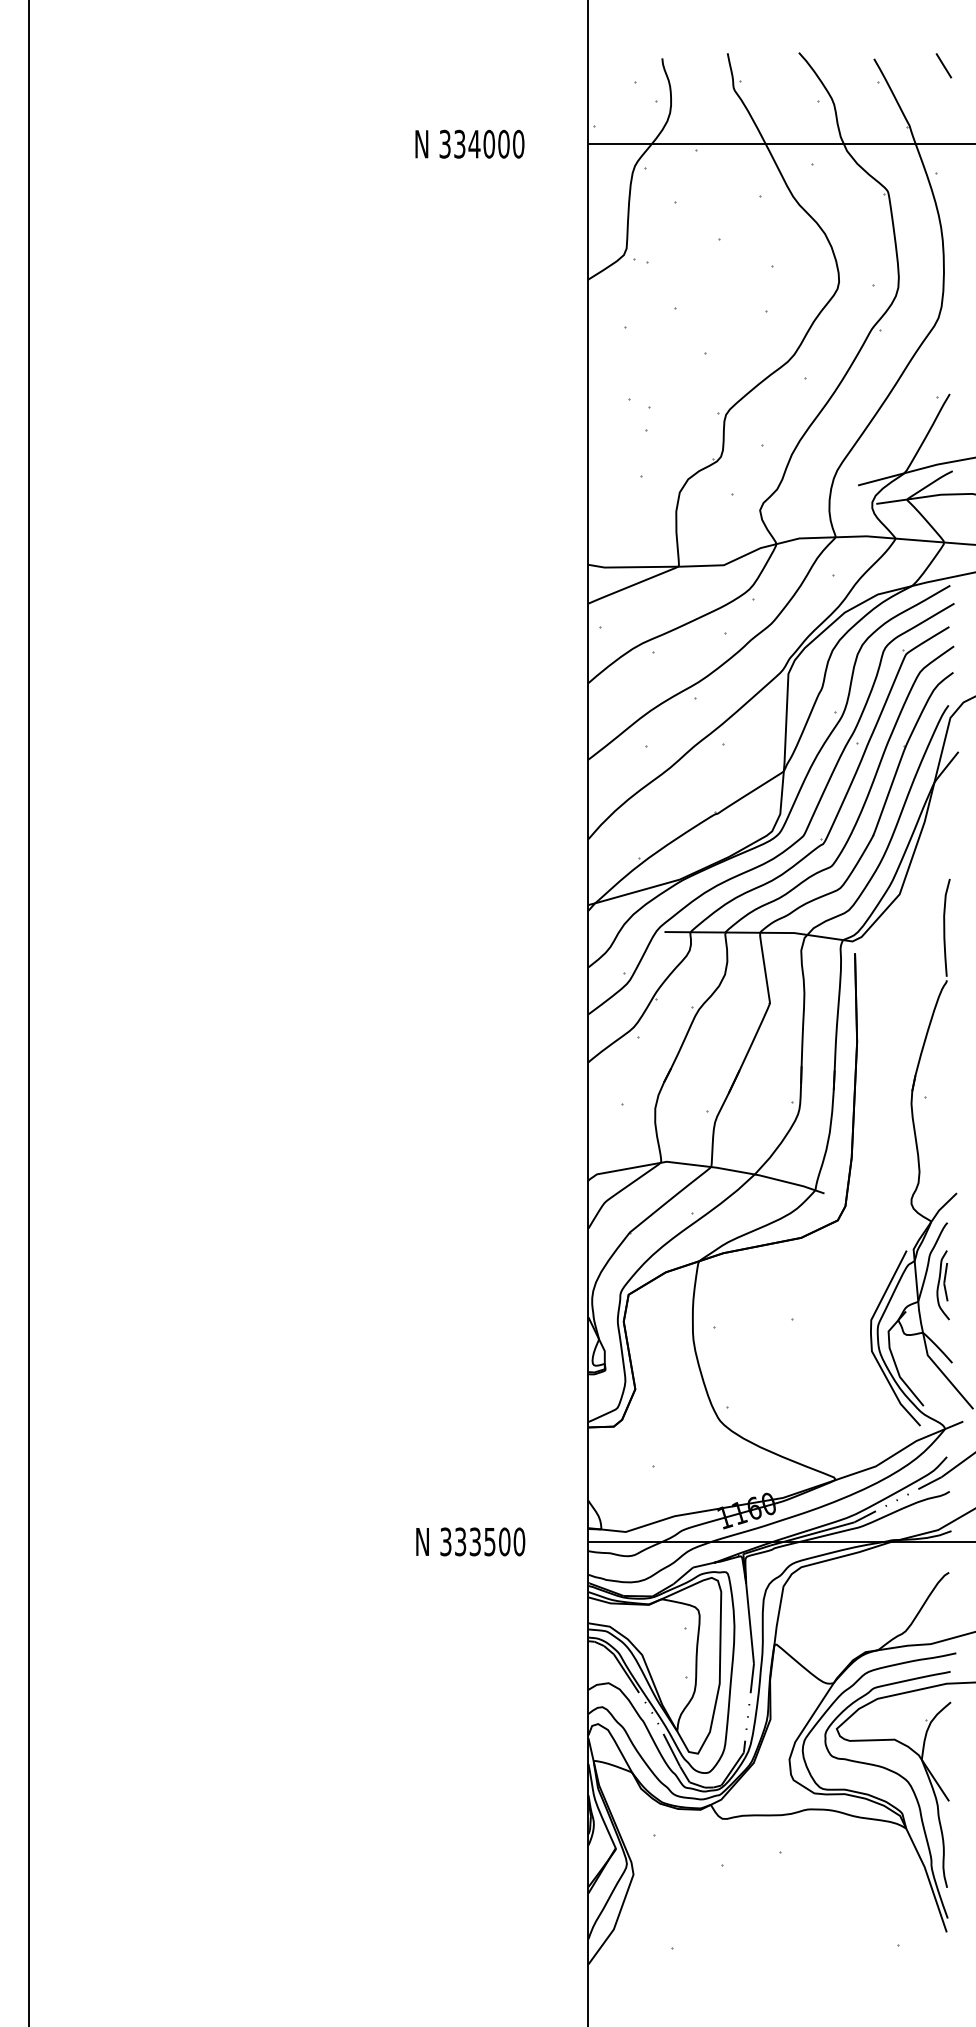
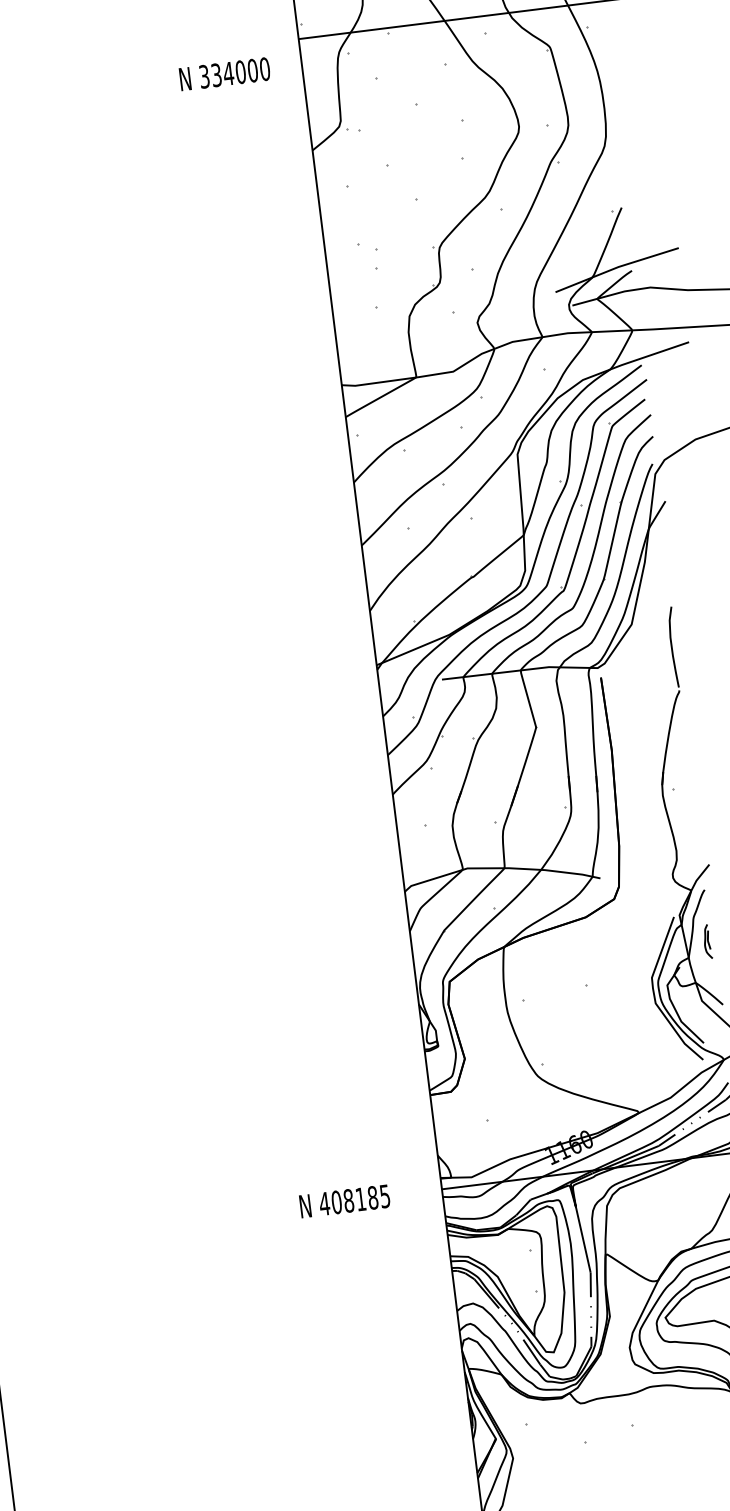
text: (469, 143) -> (224, 73), moved
part: (942, 1285) -> (707, 942), size x0.6
text: (482, 1541) -> (354, 1199), 333500 -> 408185

